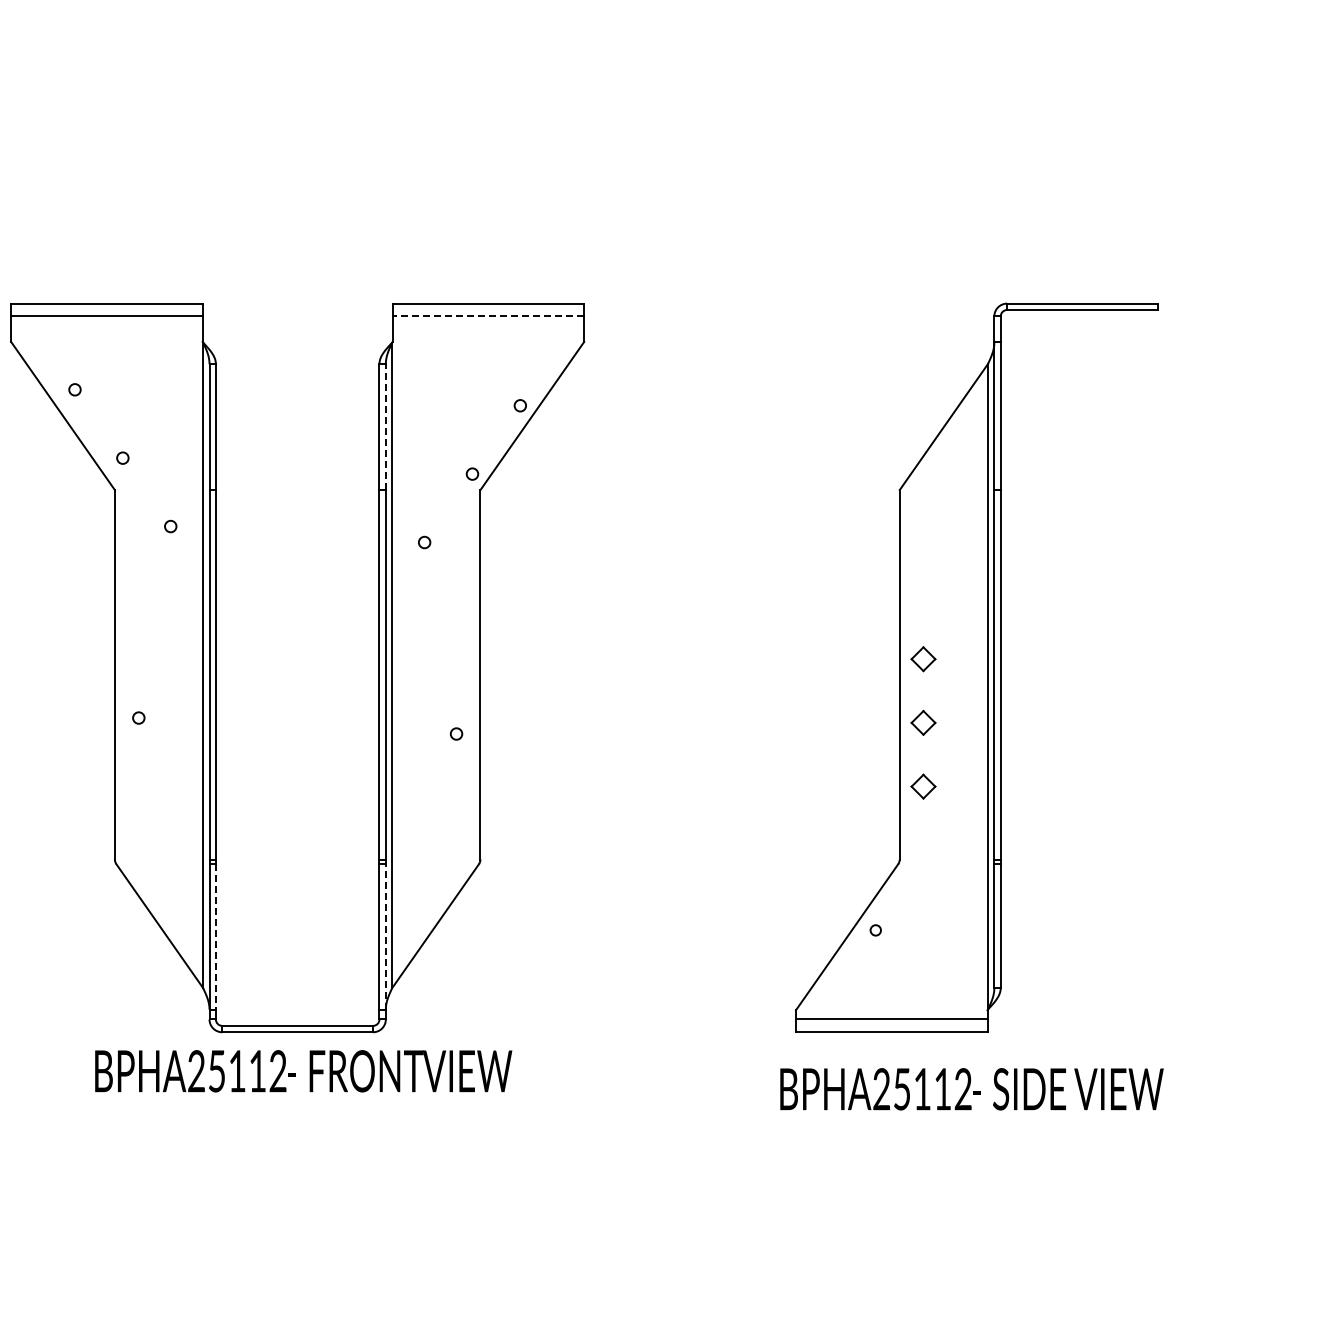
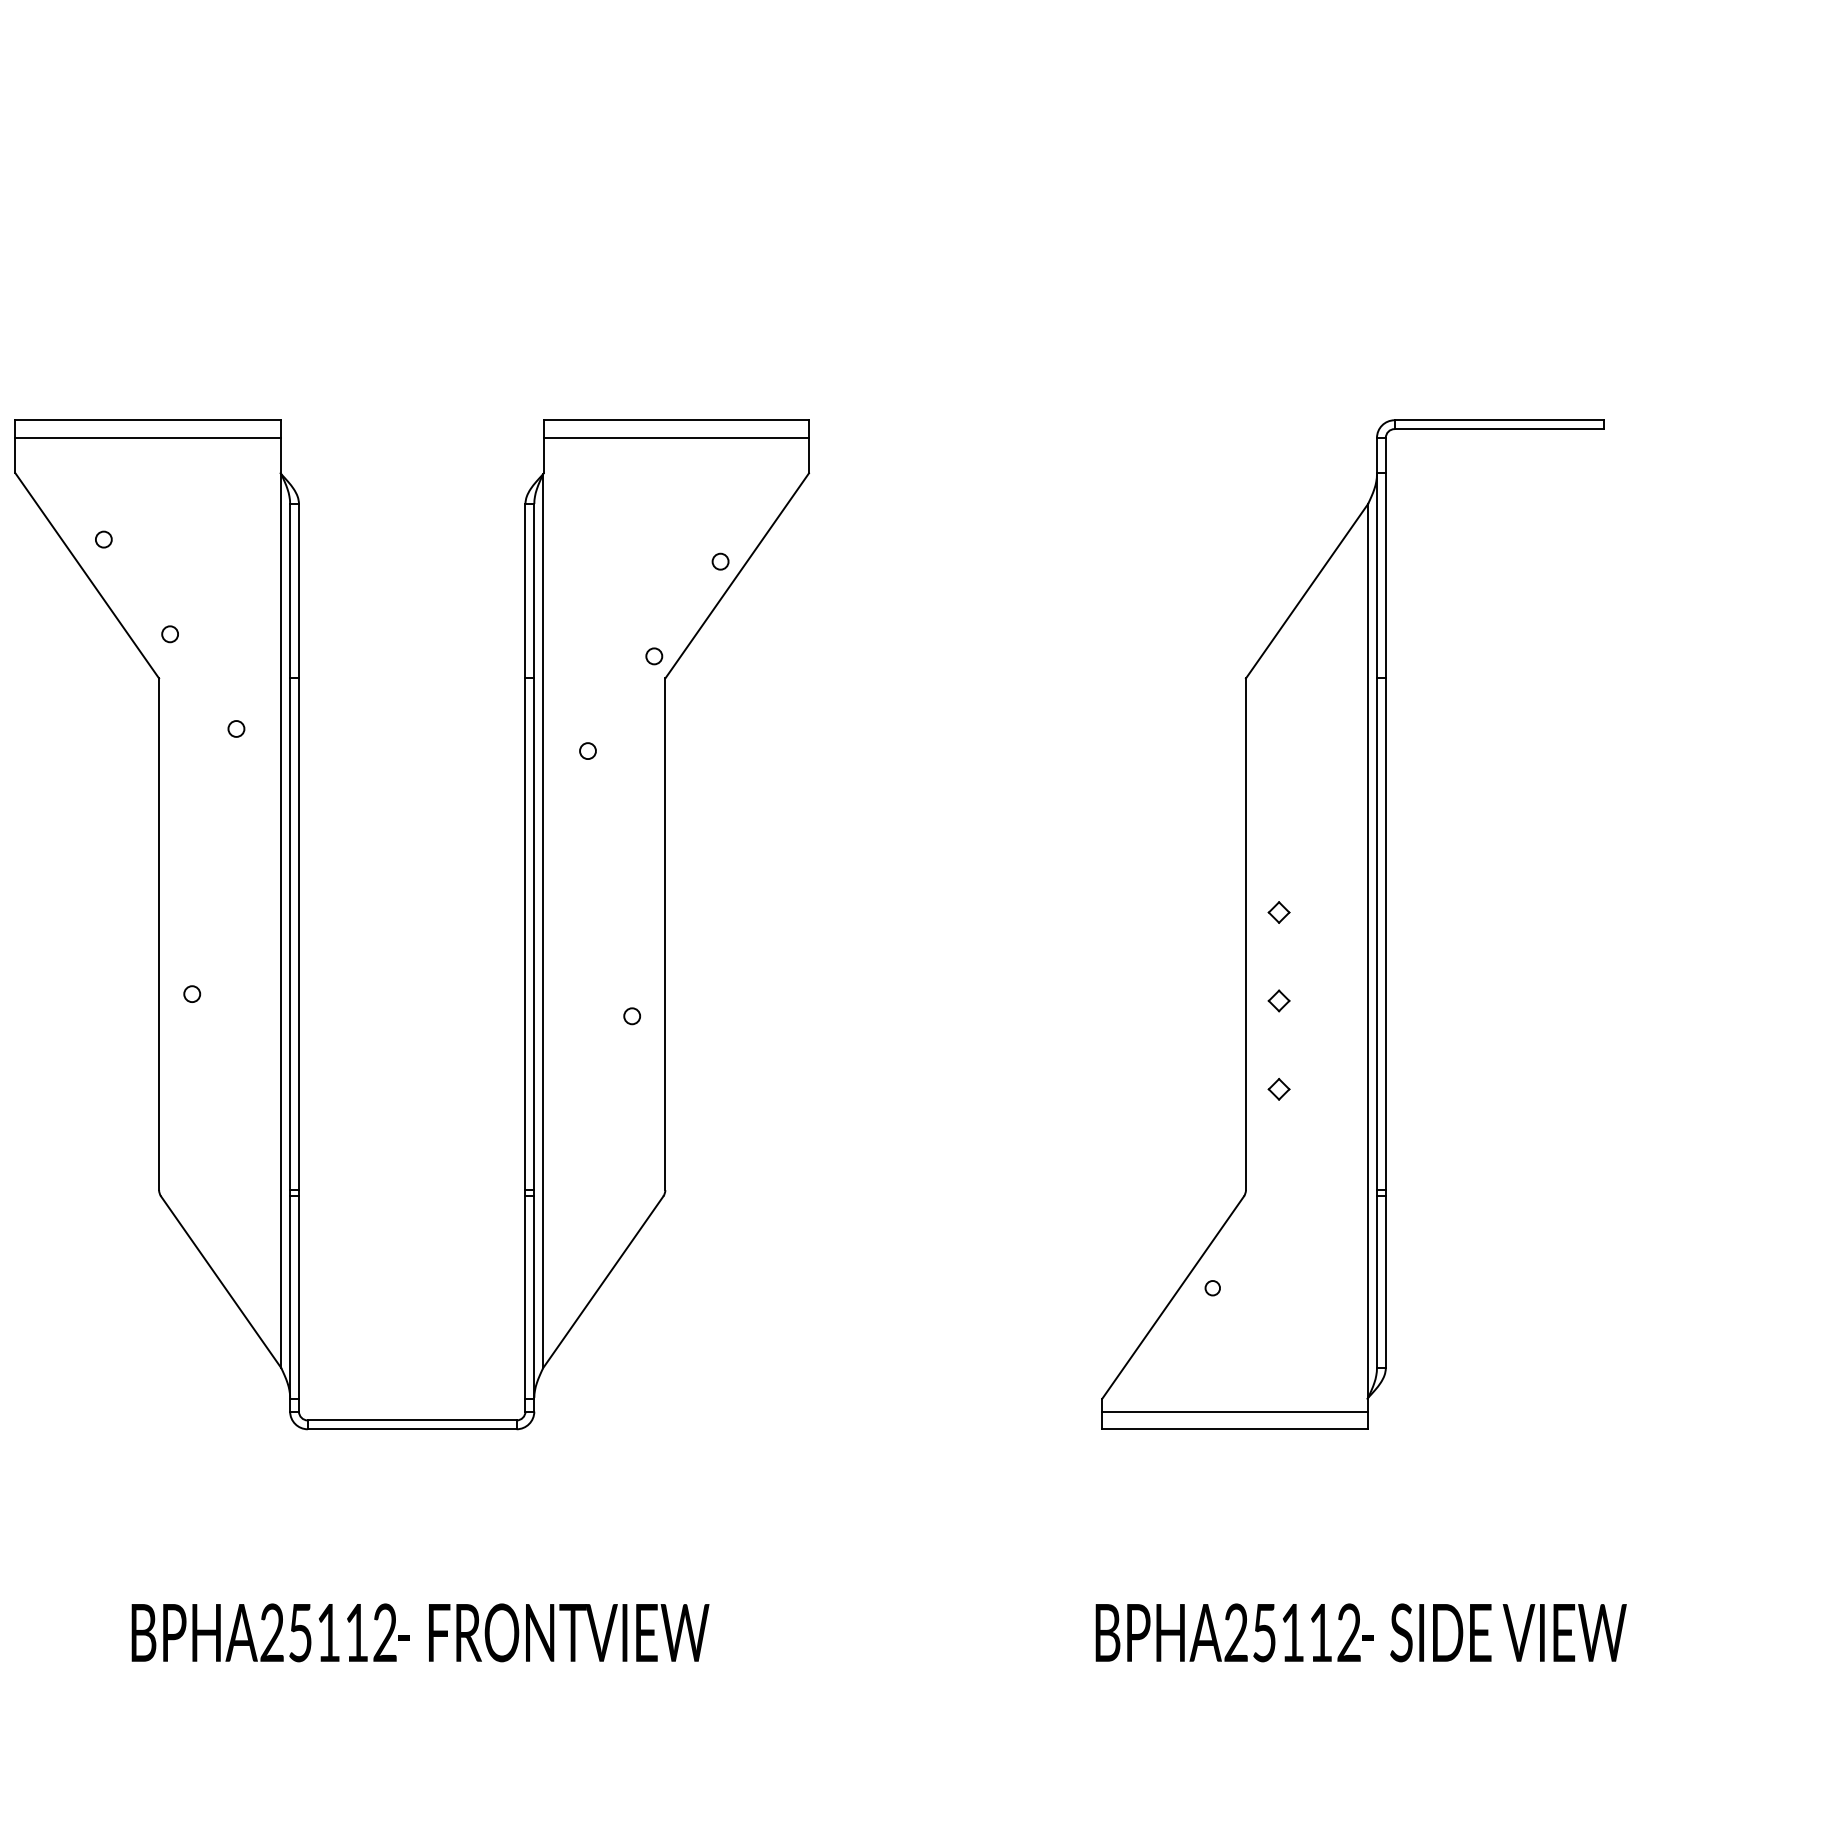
line: (488, 316) -> (676, 438), dashed -> solid
line: (385, 426) -> (533, 590), dashed -> solid
part: (923, 658) -> (1278, 911), size x0.62
part: (923, 722) -> (1278, 1000), size x0.62
part: (923, 786) -> (1278, 1088), size x0.62
line: (385, 936) -> (533, 1296), dashed -> solid
line: (215, 937) -> (298, 1298), dashed -> solid
text: (303, 1071) -> (420, 1633), moved
text: (971, 1089) -> (1360, 1633), moved

